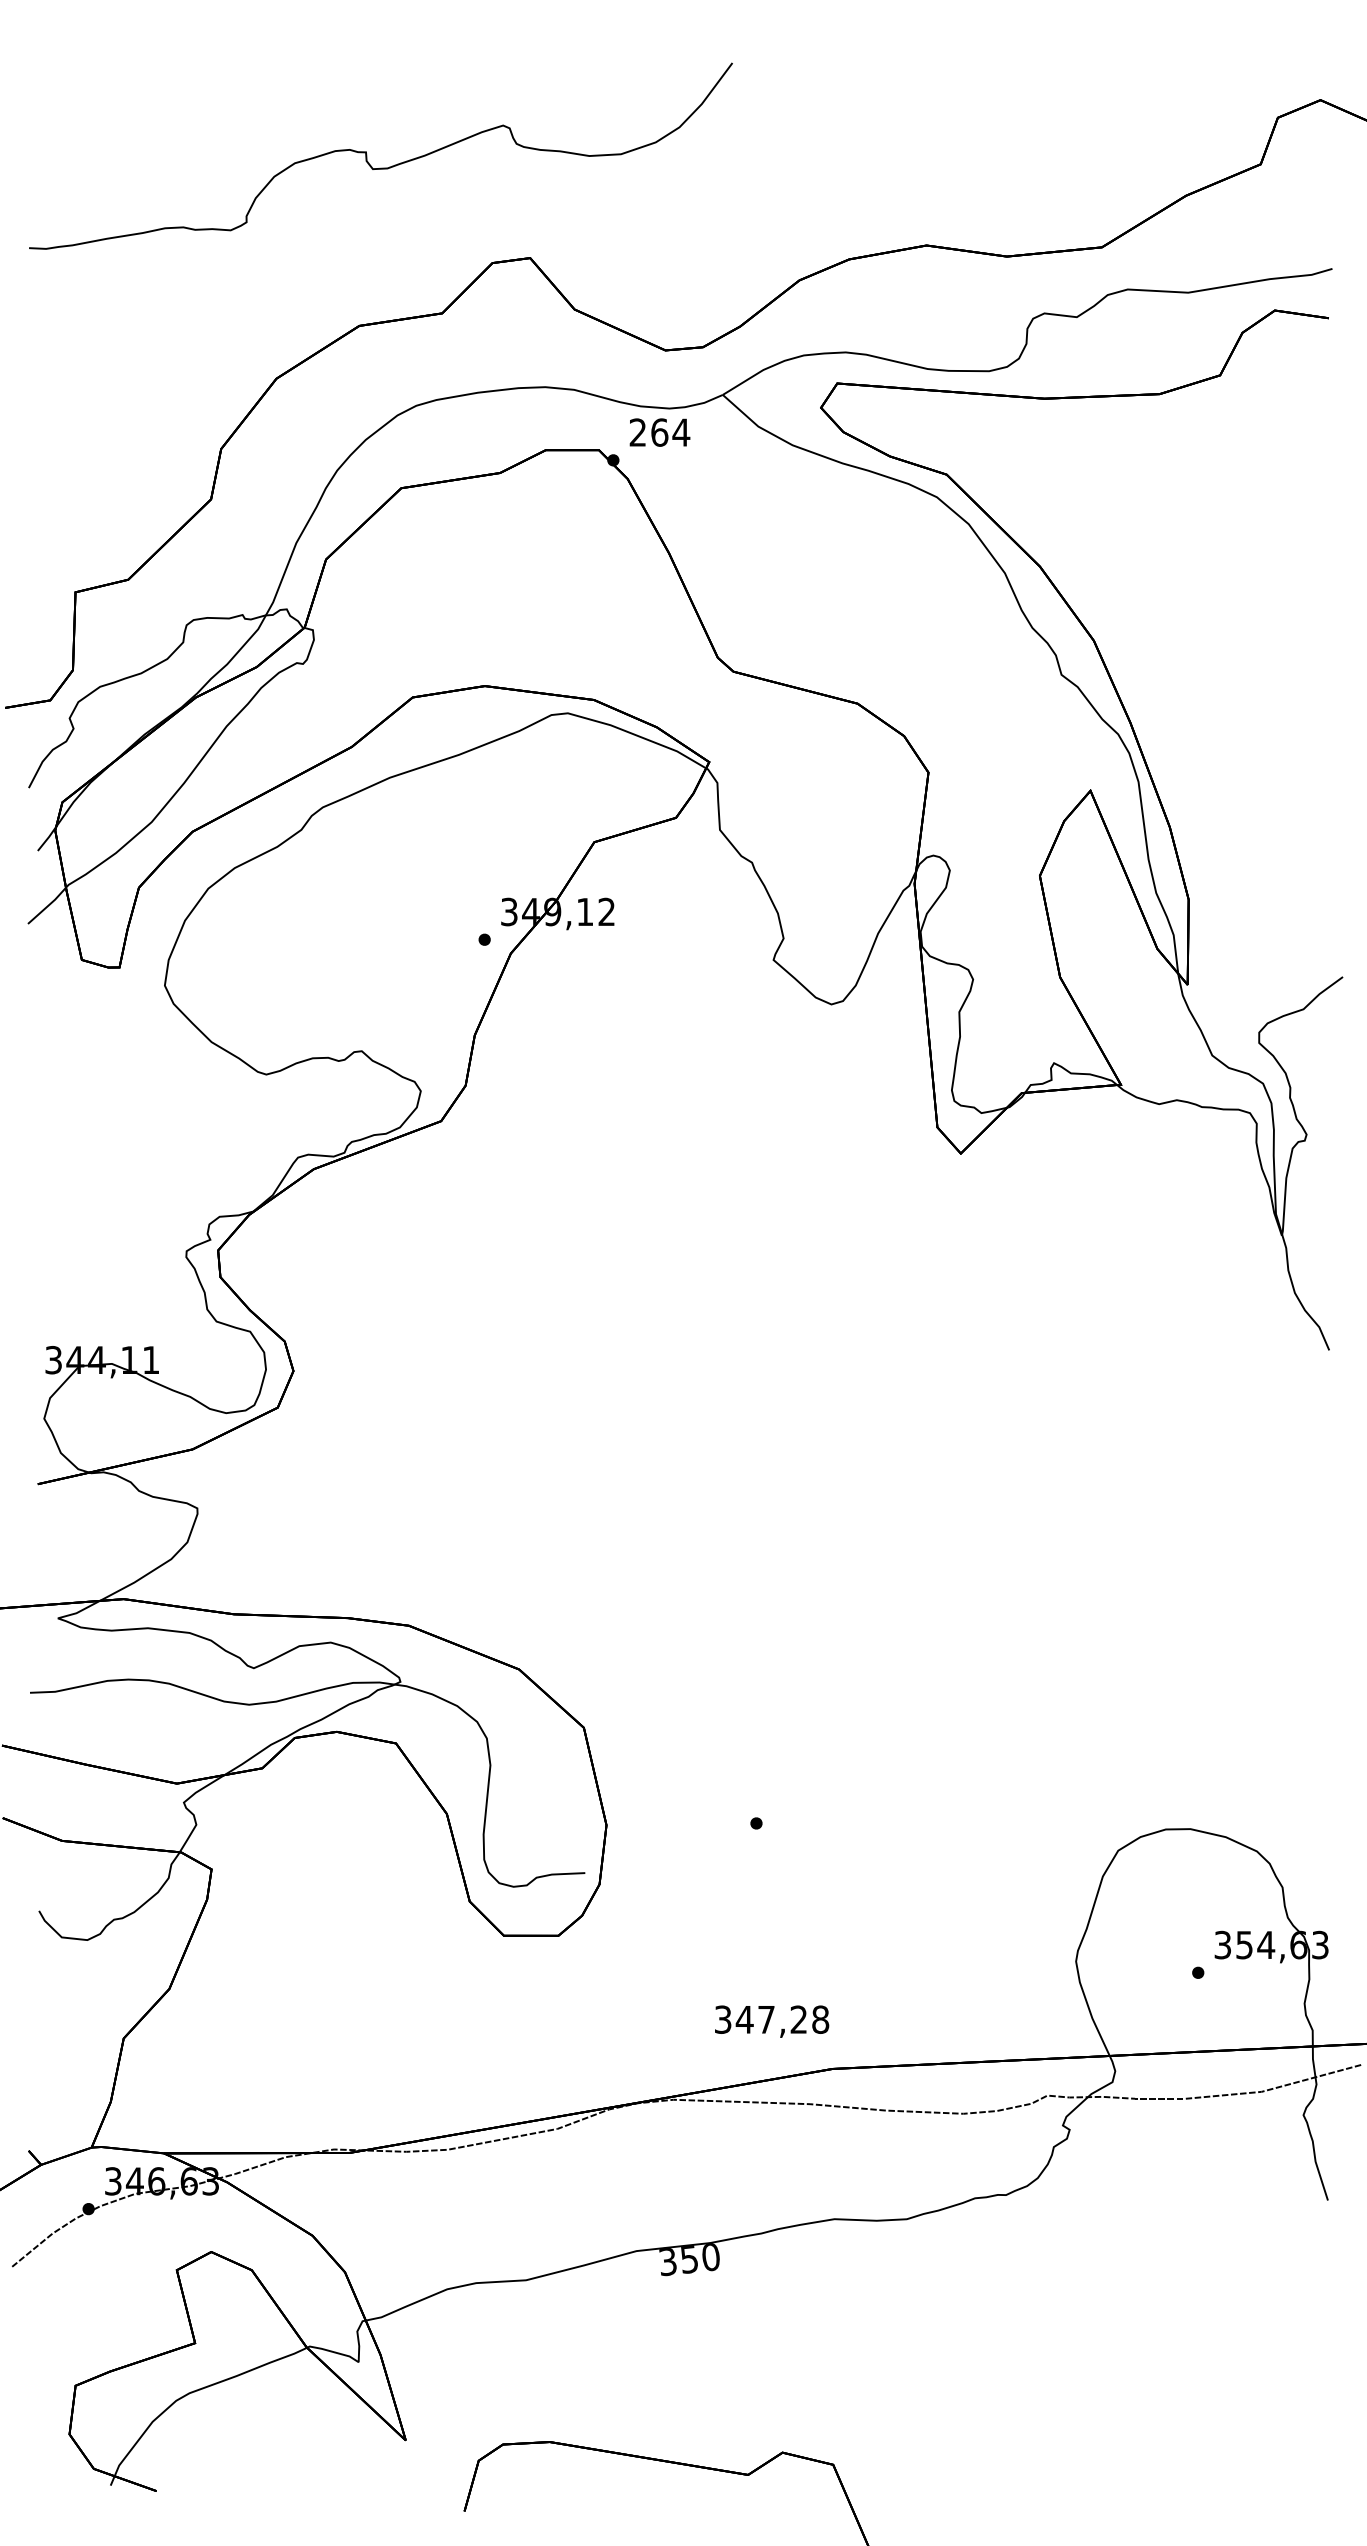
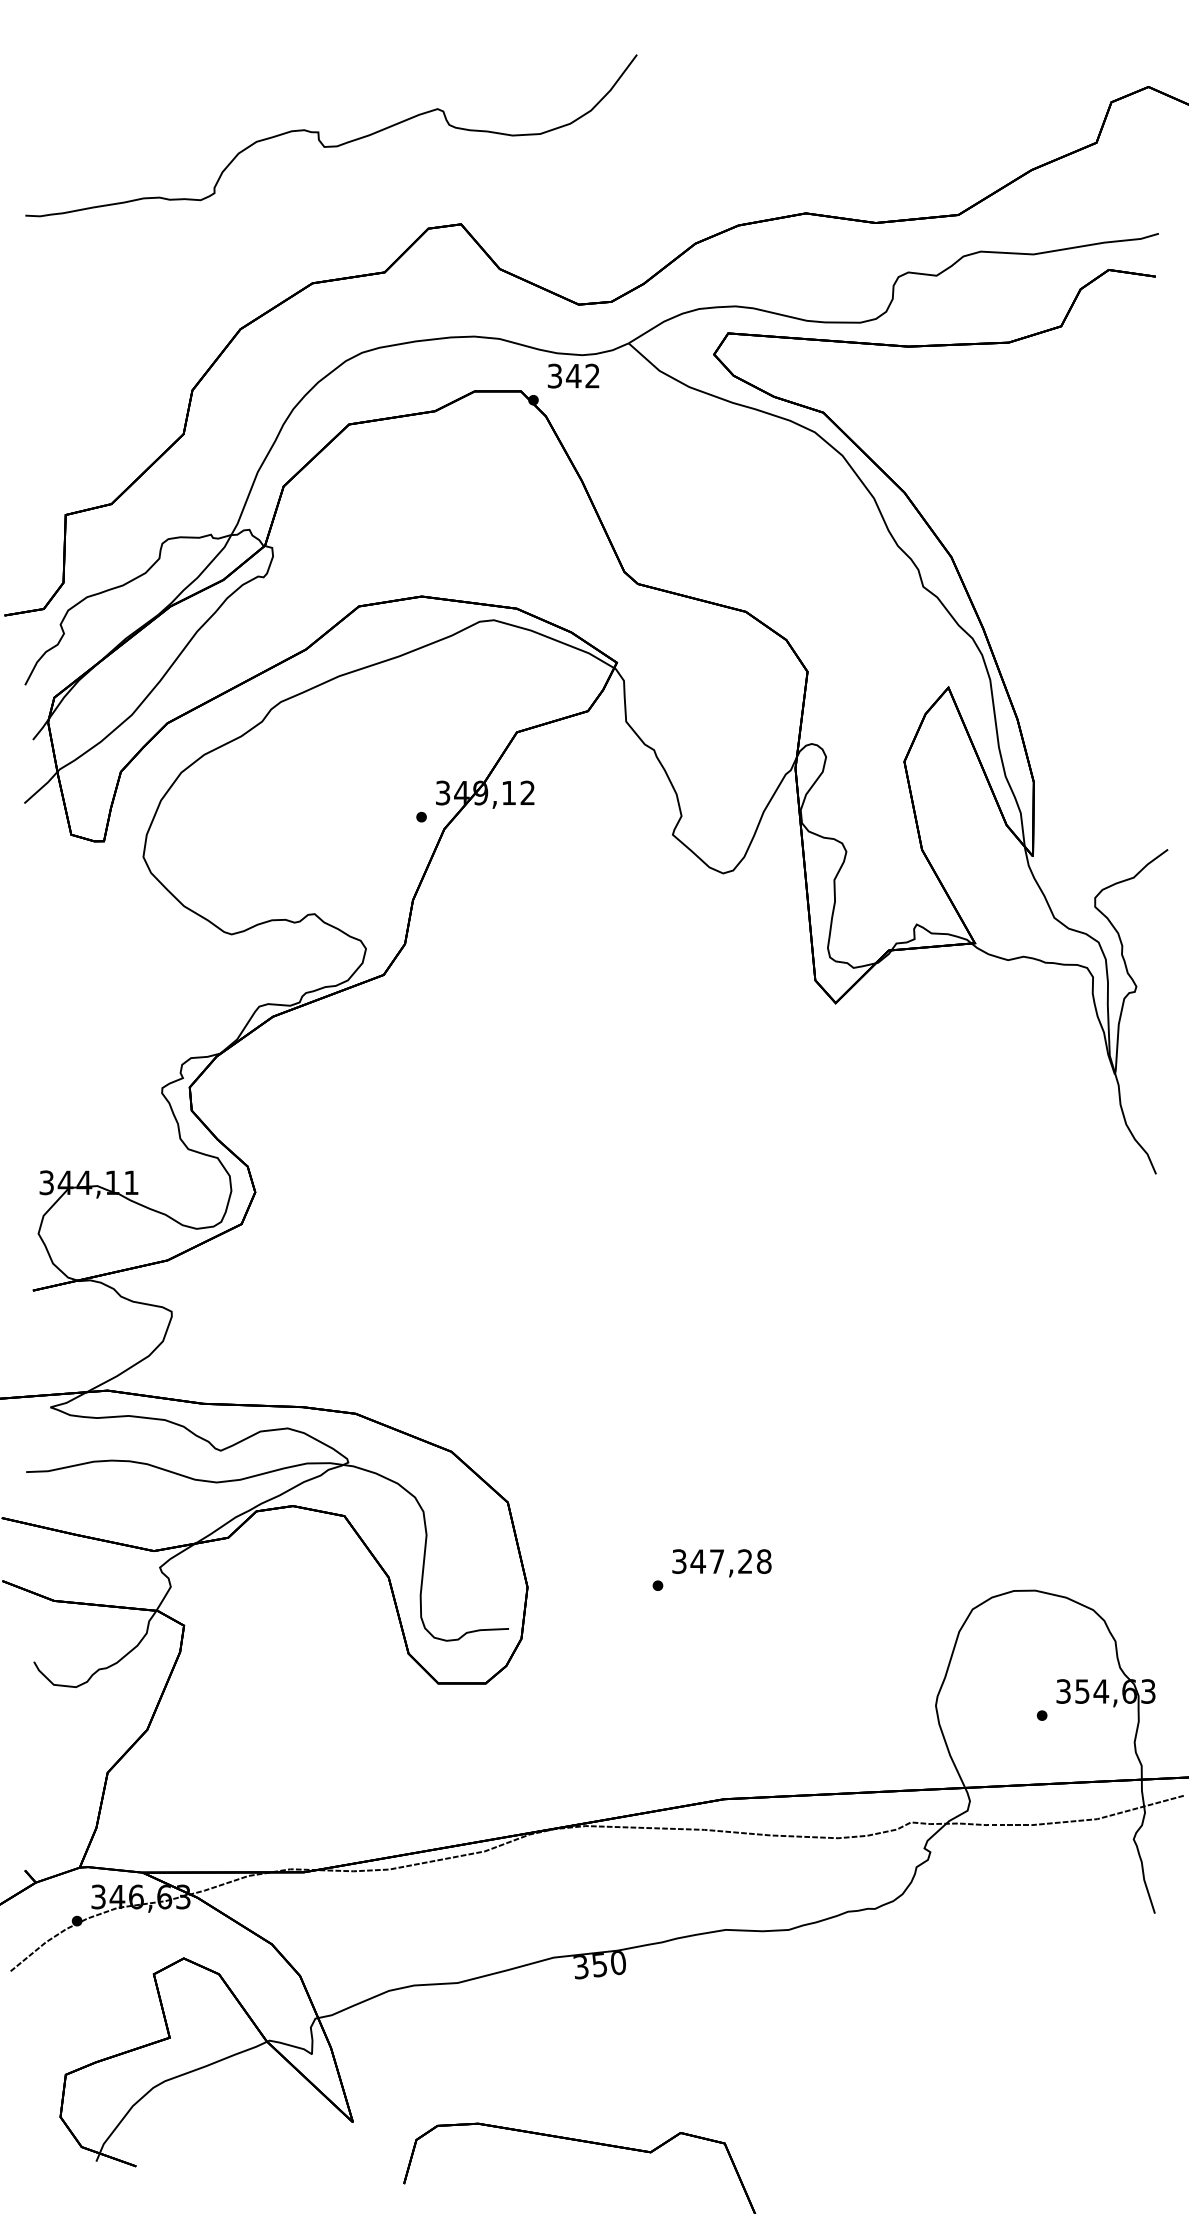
text: (659, 432) -> (573, 376), 264 -> 342
text: (772, 2021) -> (722, 1563), moved

